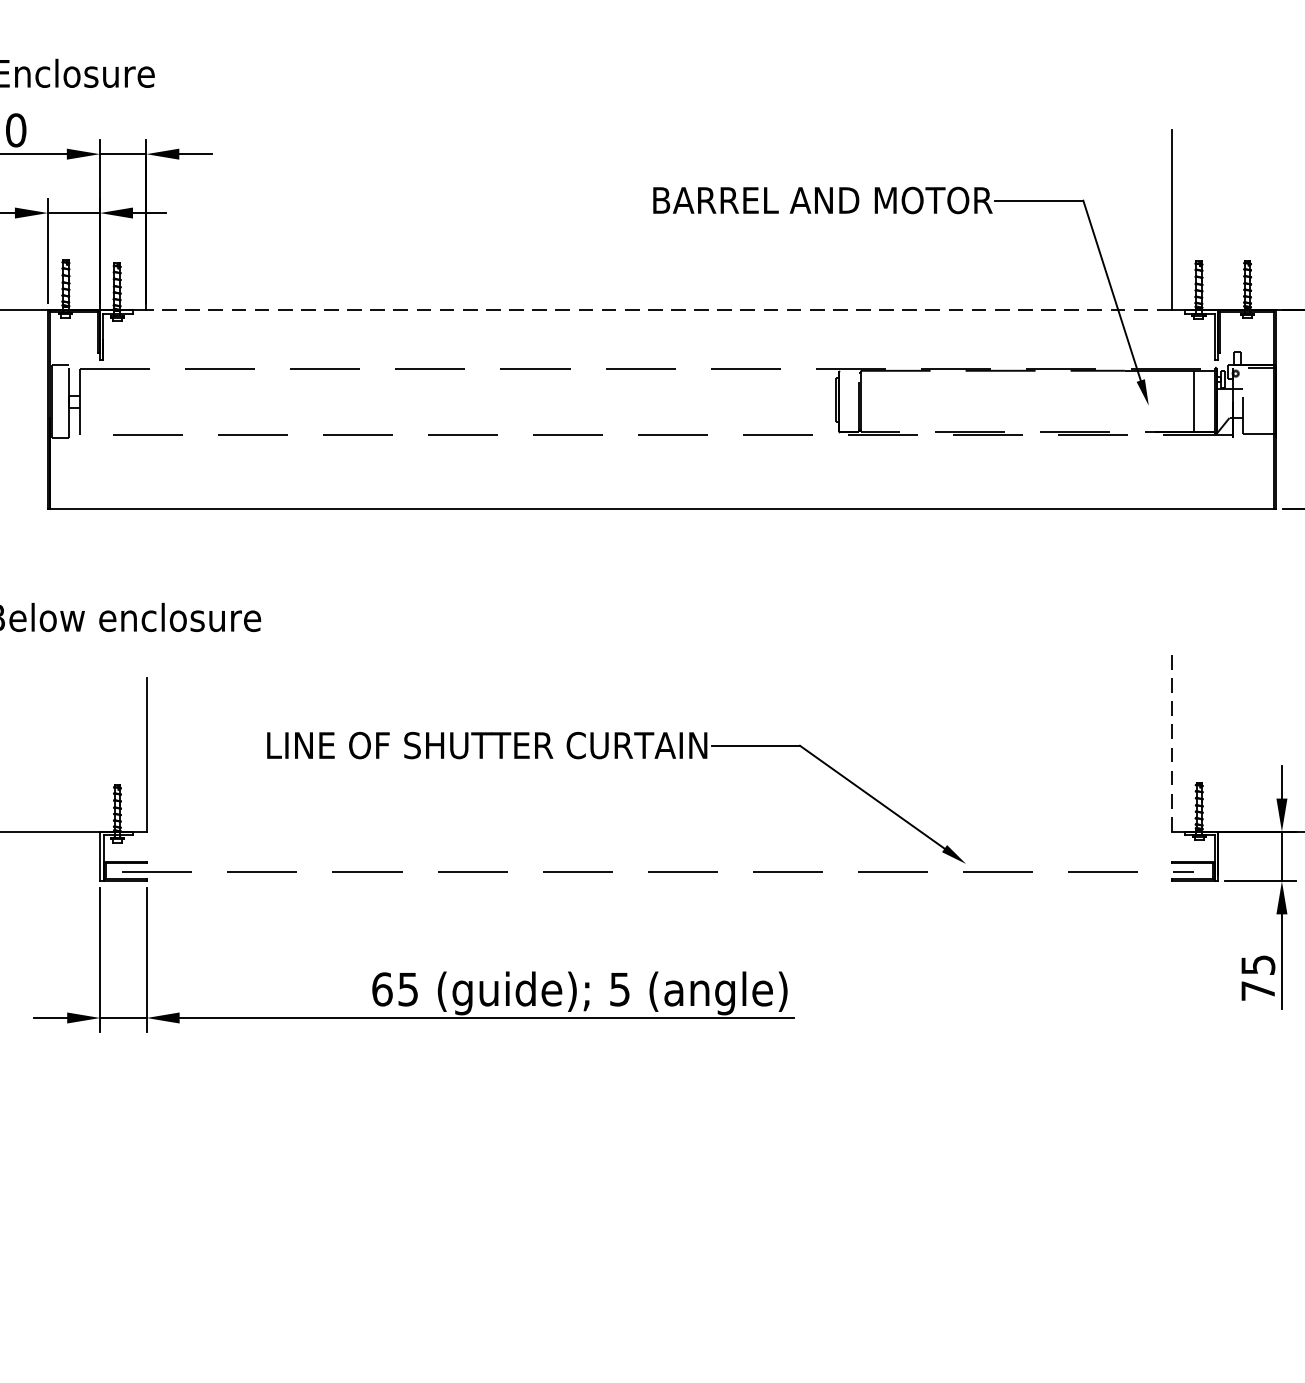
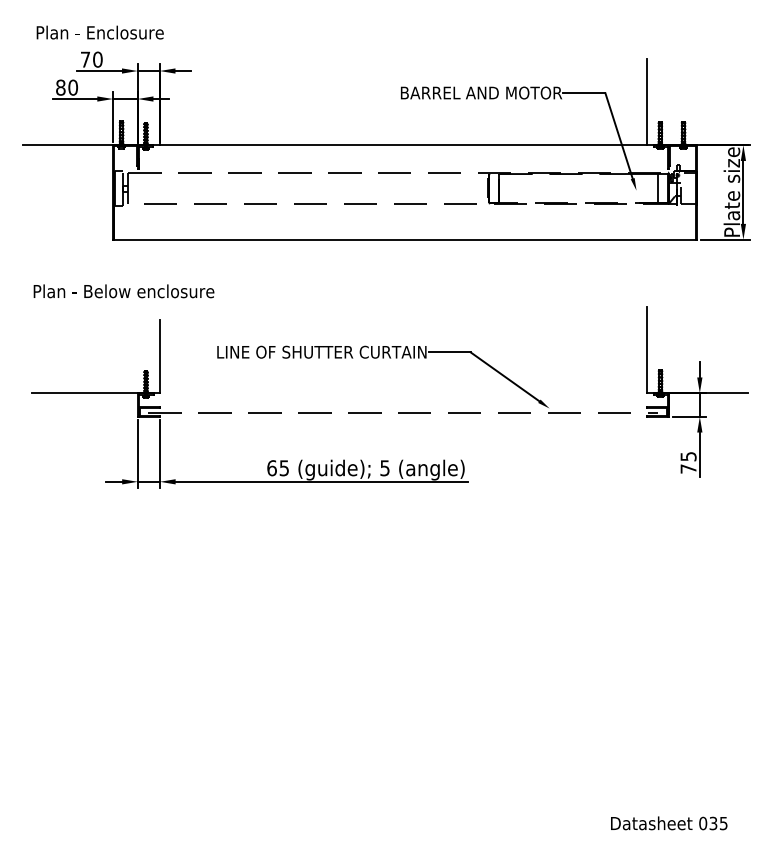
line: (658, 310) -> (403, 145), dashed -> solid
line: (1171, 741) -> (647, 350), dashed -> solid

